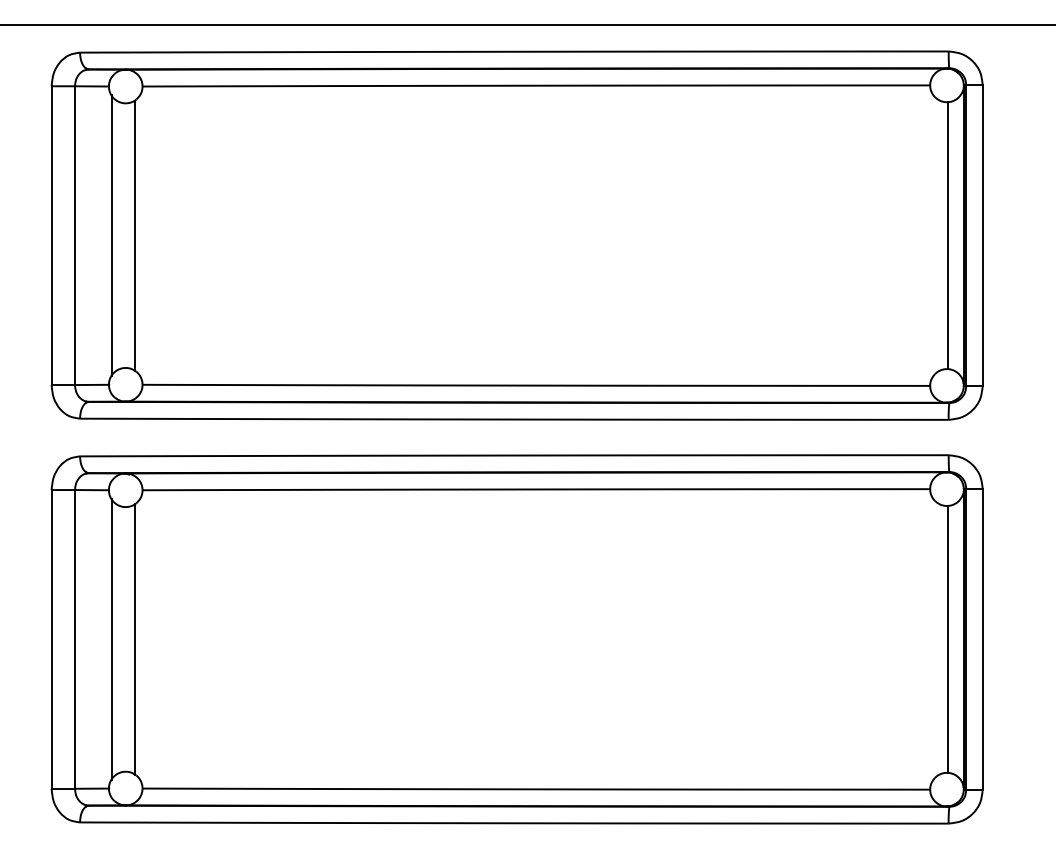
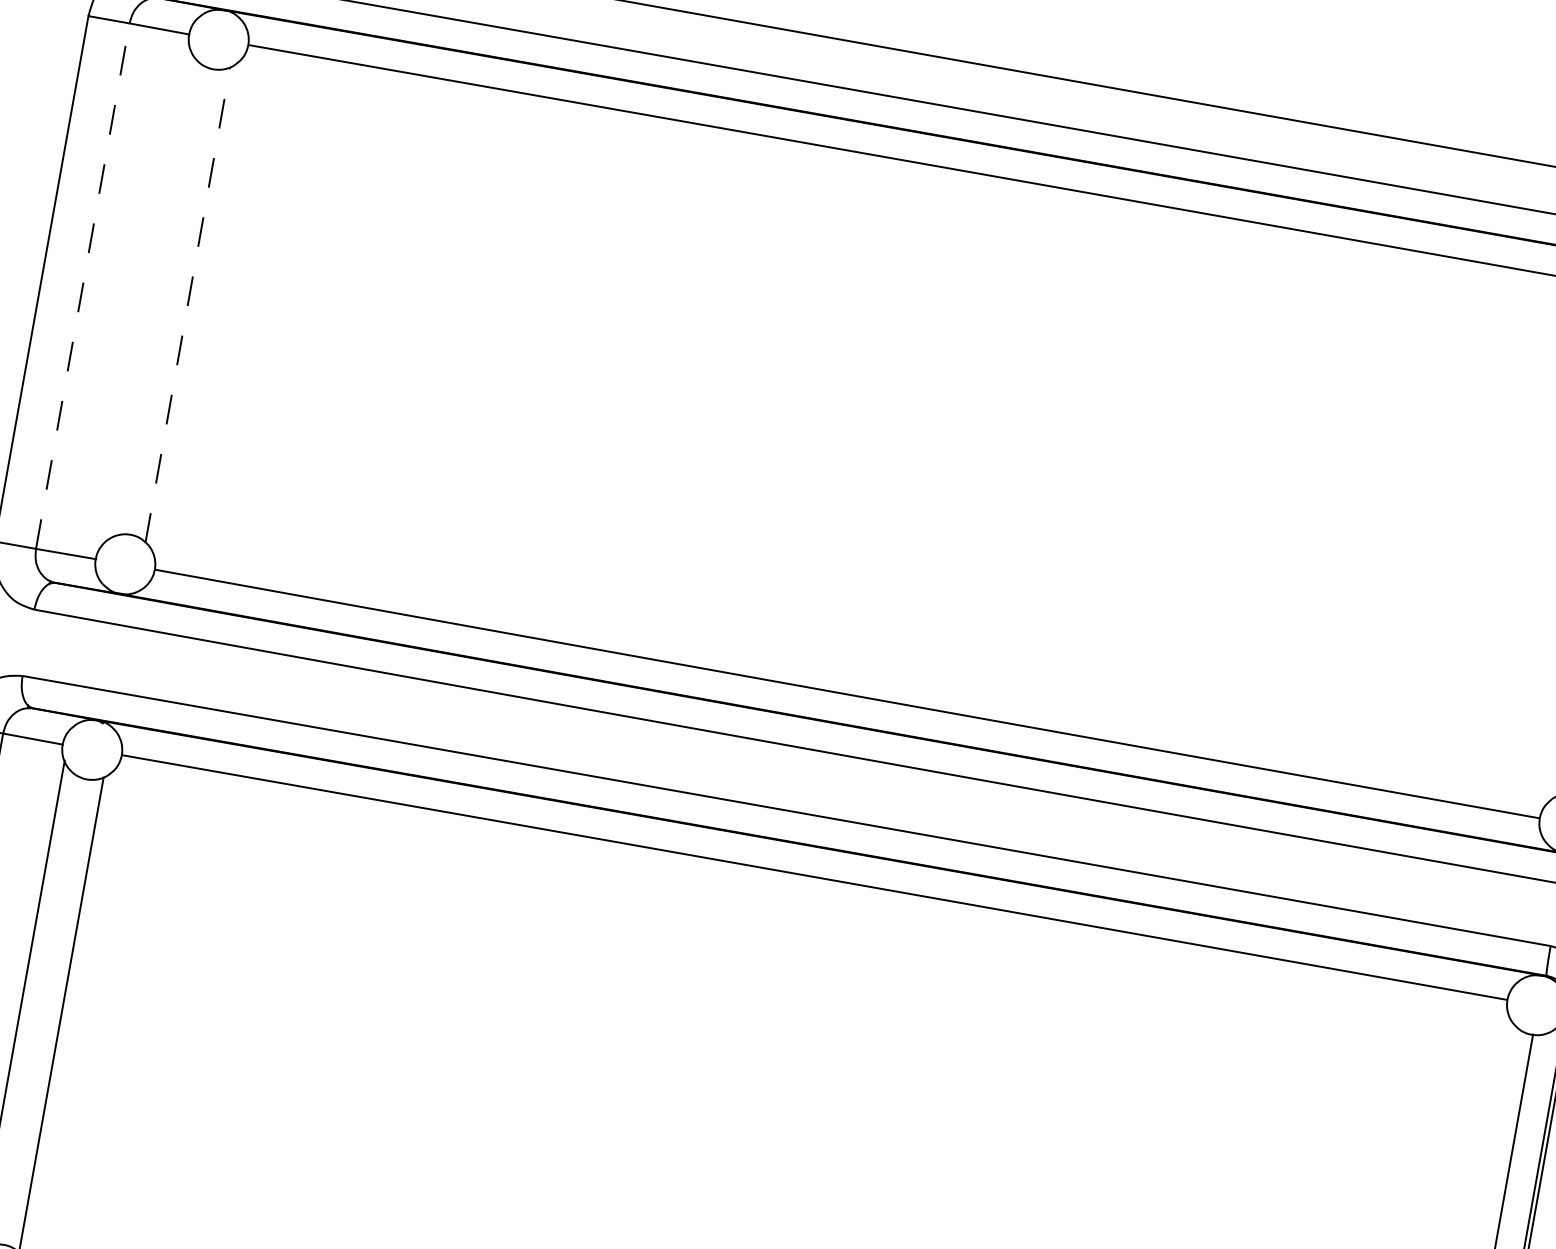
line: (75, 235) -> (83, 286), solid -> dashed
line: (111, 235) -> (147, 297), removed
line: (134, 235) -> (187, 304), solid -> dashed

